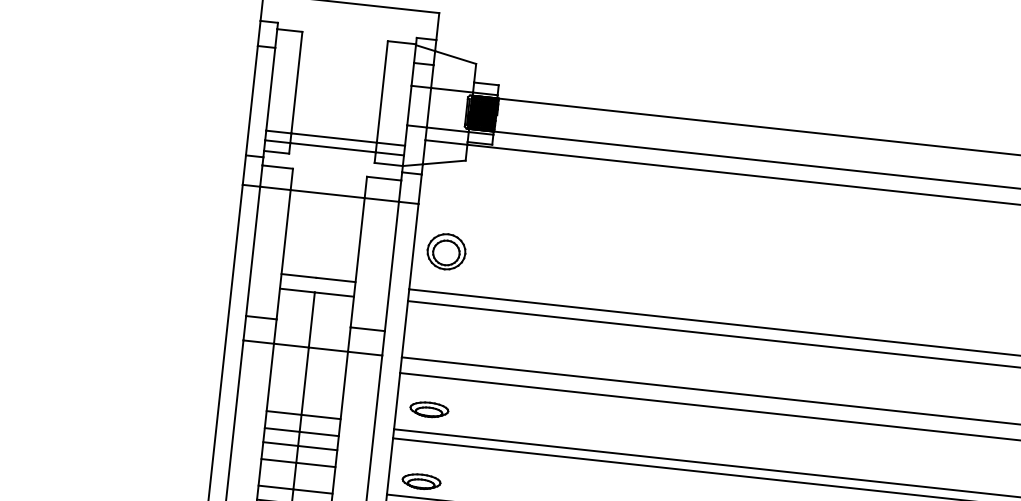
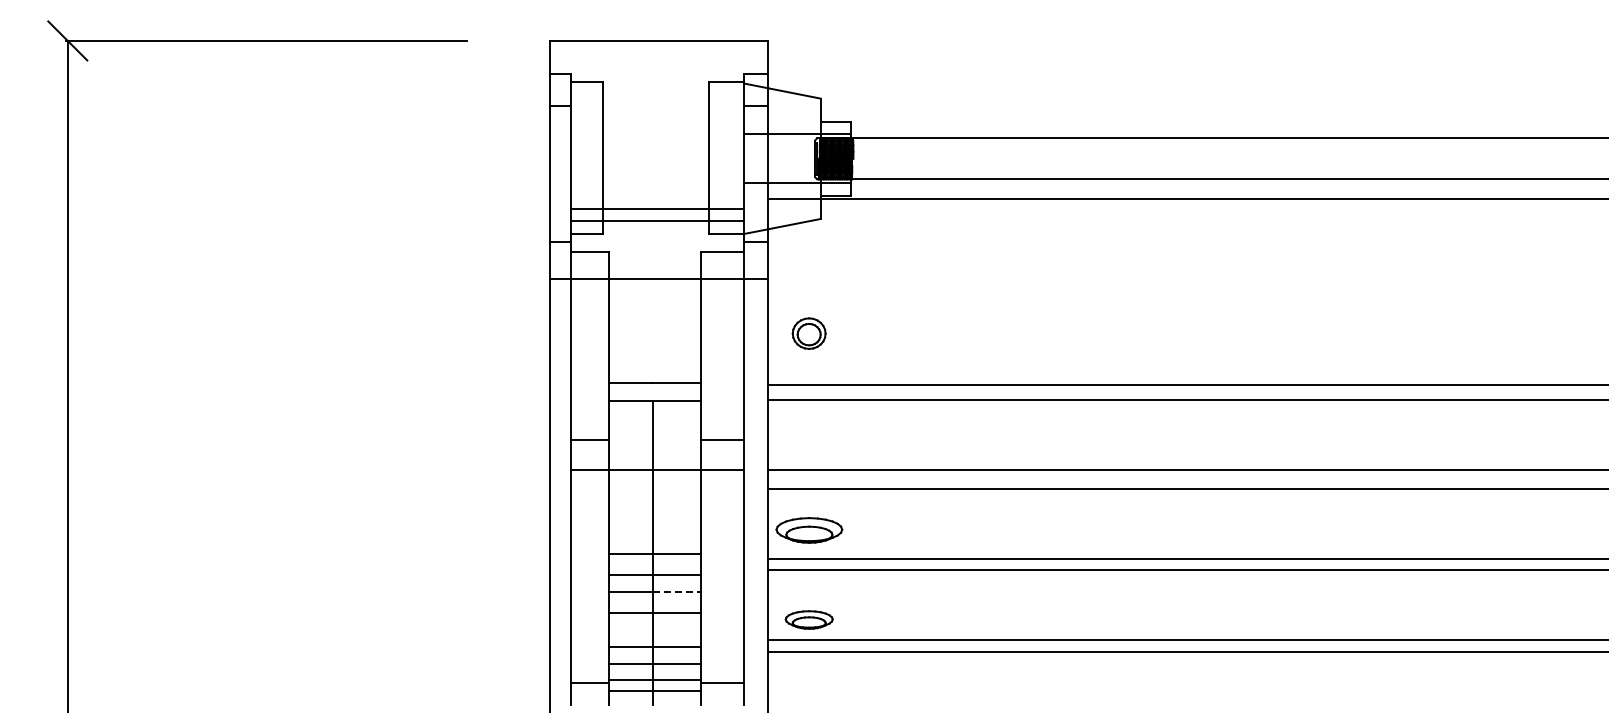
part: (445, 251) -> (808, 333), size x0.7
part: (428, 409) -> (808, 530), size x1.4
line: (318, 448) -> (677, 592), solid -> dashed

